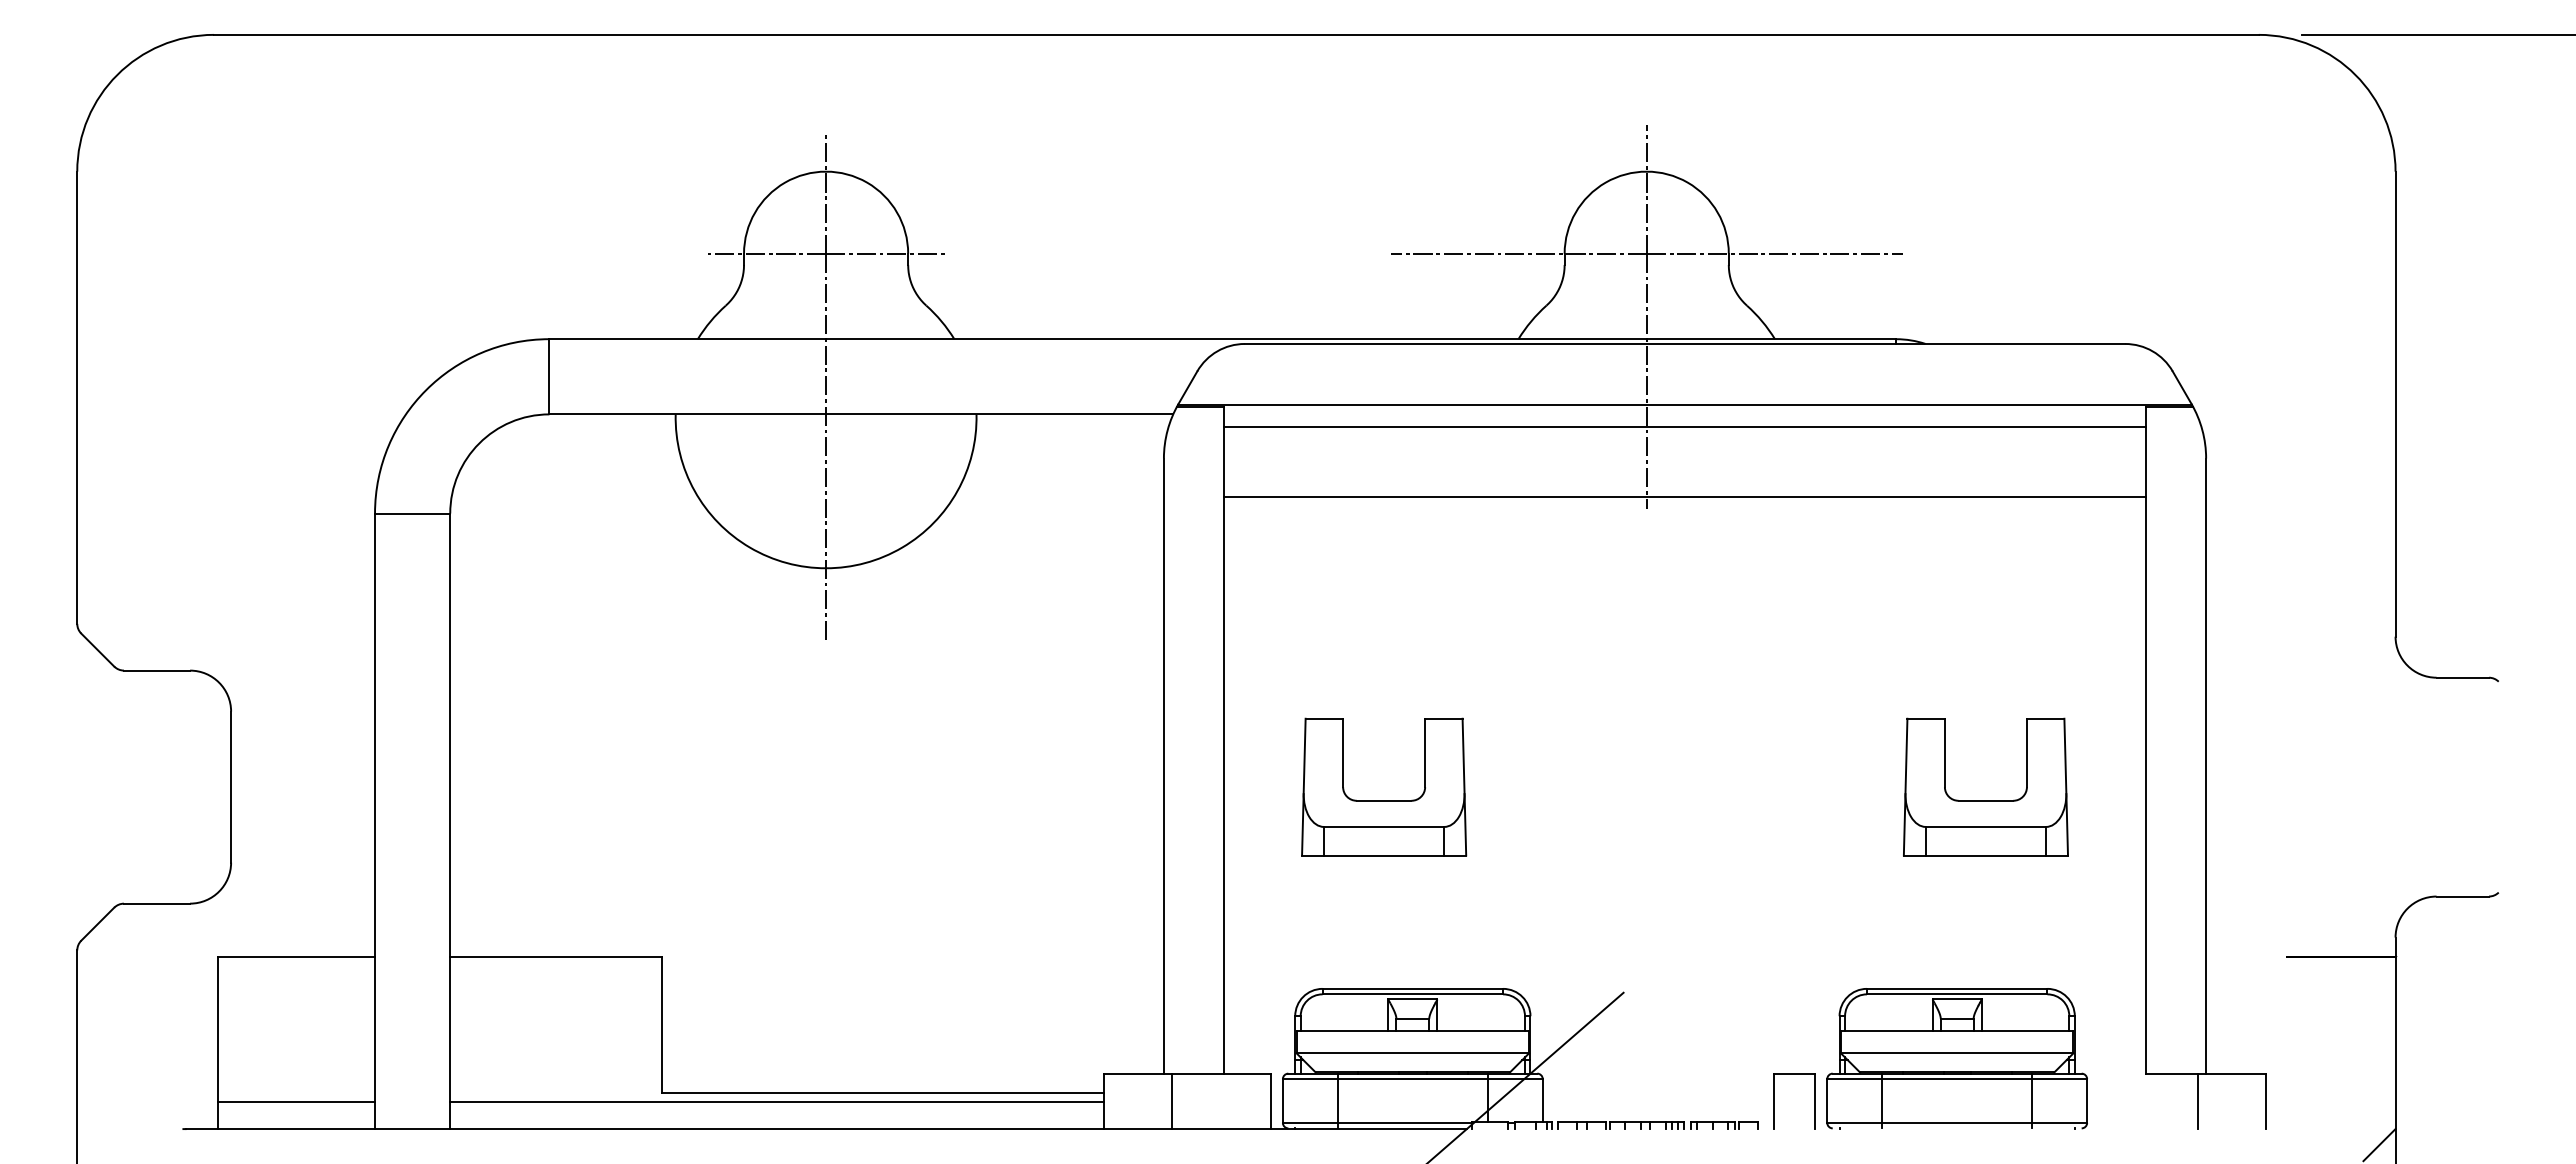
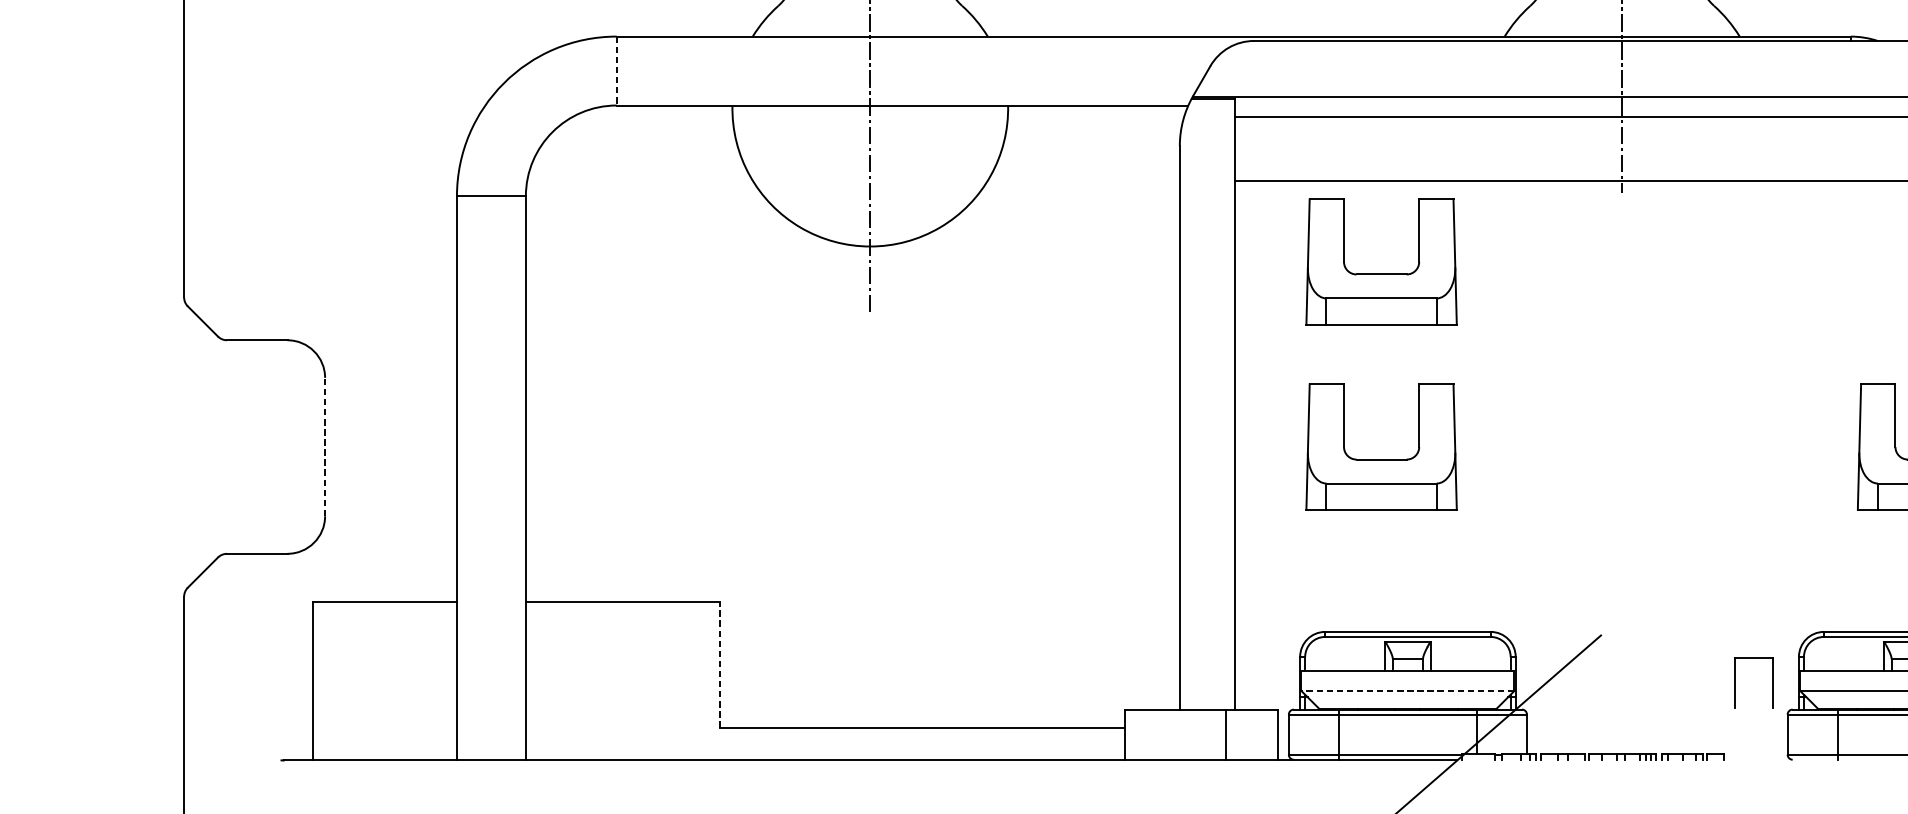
line: (549, 376) -> (616, 70), solid -> dashed
part: (1384, 598) -> (1381, 274), added
line: (231, 786) -> (325, 446), solid -> dashed
line: (661, 1024) -> (719, 664), solid -> dashed
line: (1412, 1053) -> (1407, 691), solid -> dashed
line: (296, 1101) -> (385, 735), removed
line: (776, 1101) -> (824, 735), removed
line: (1172, 1101) -> (1226, 735), moved
part: (1774, 1101) -> (1735, 682), moved

